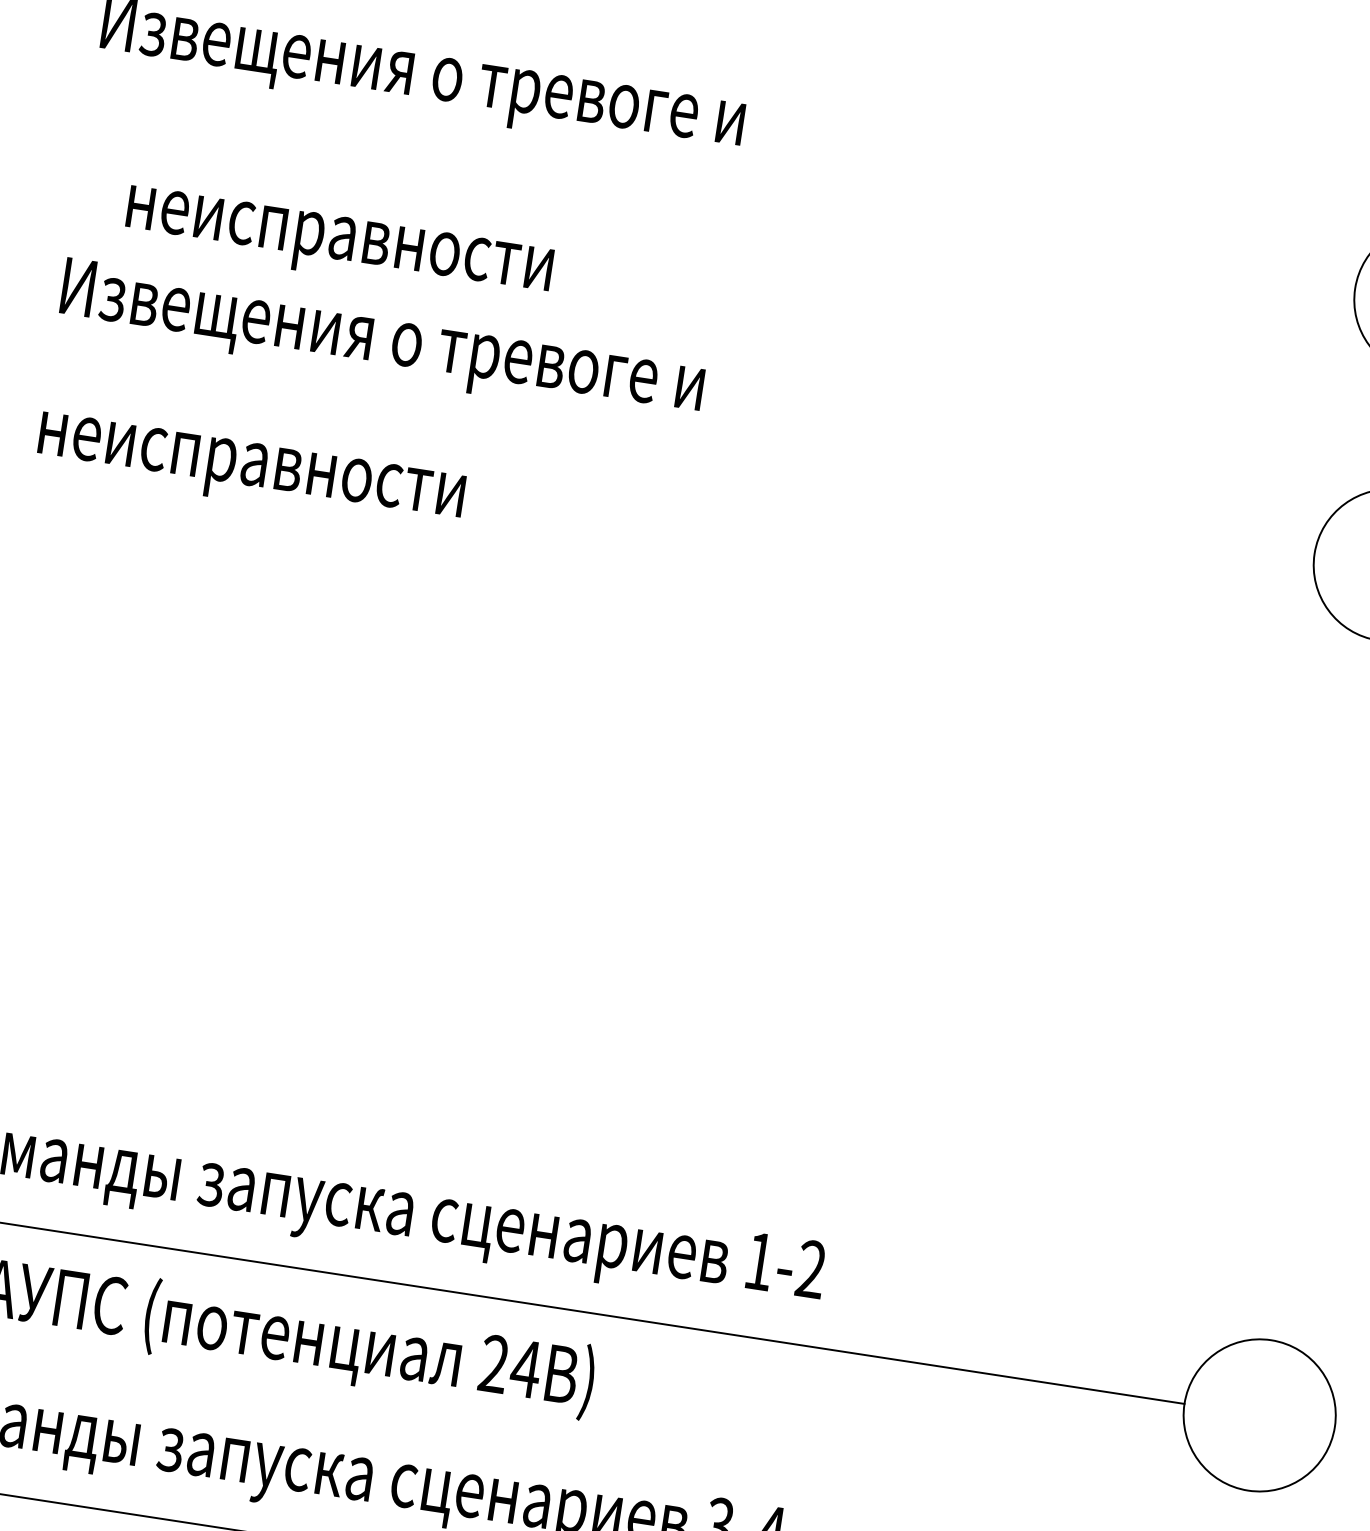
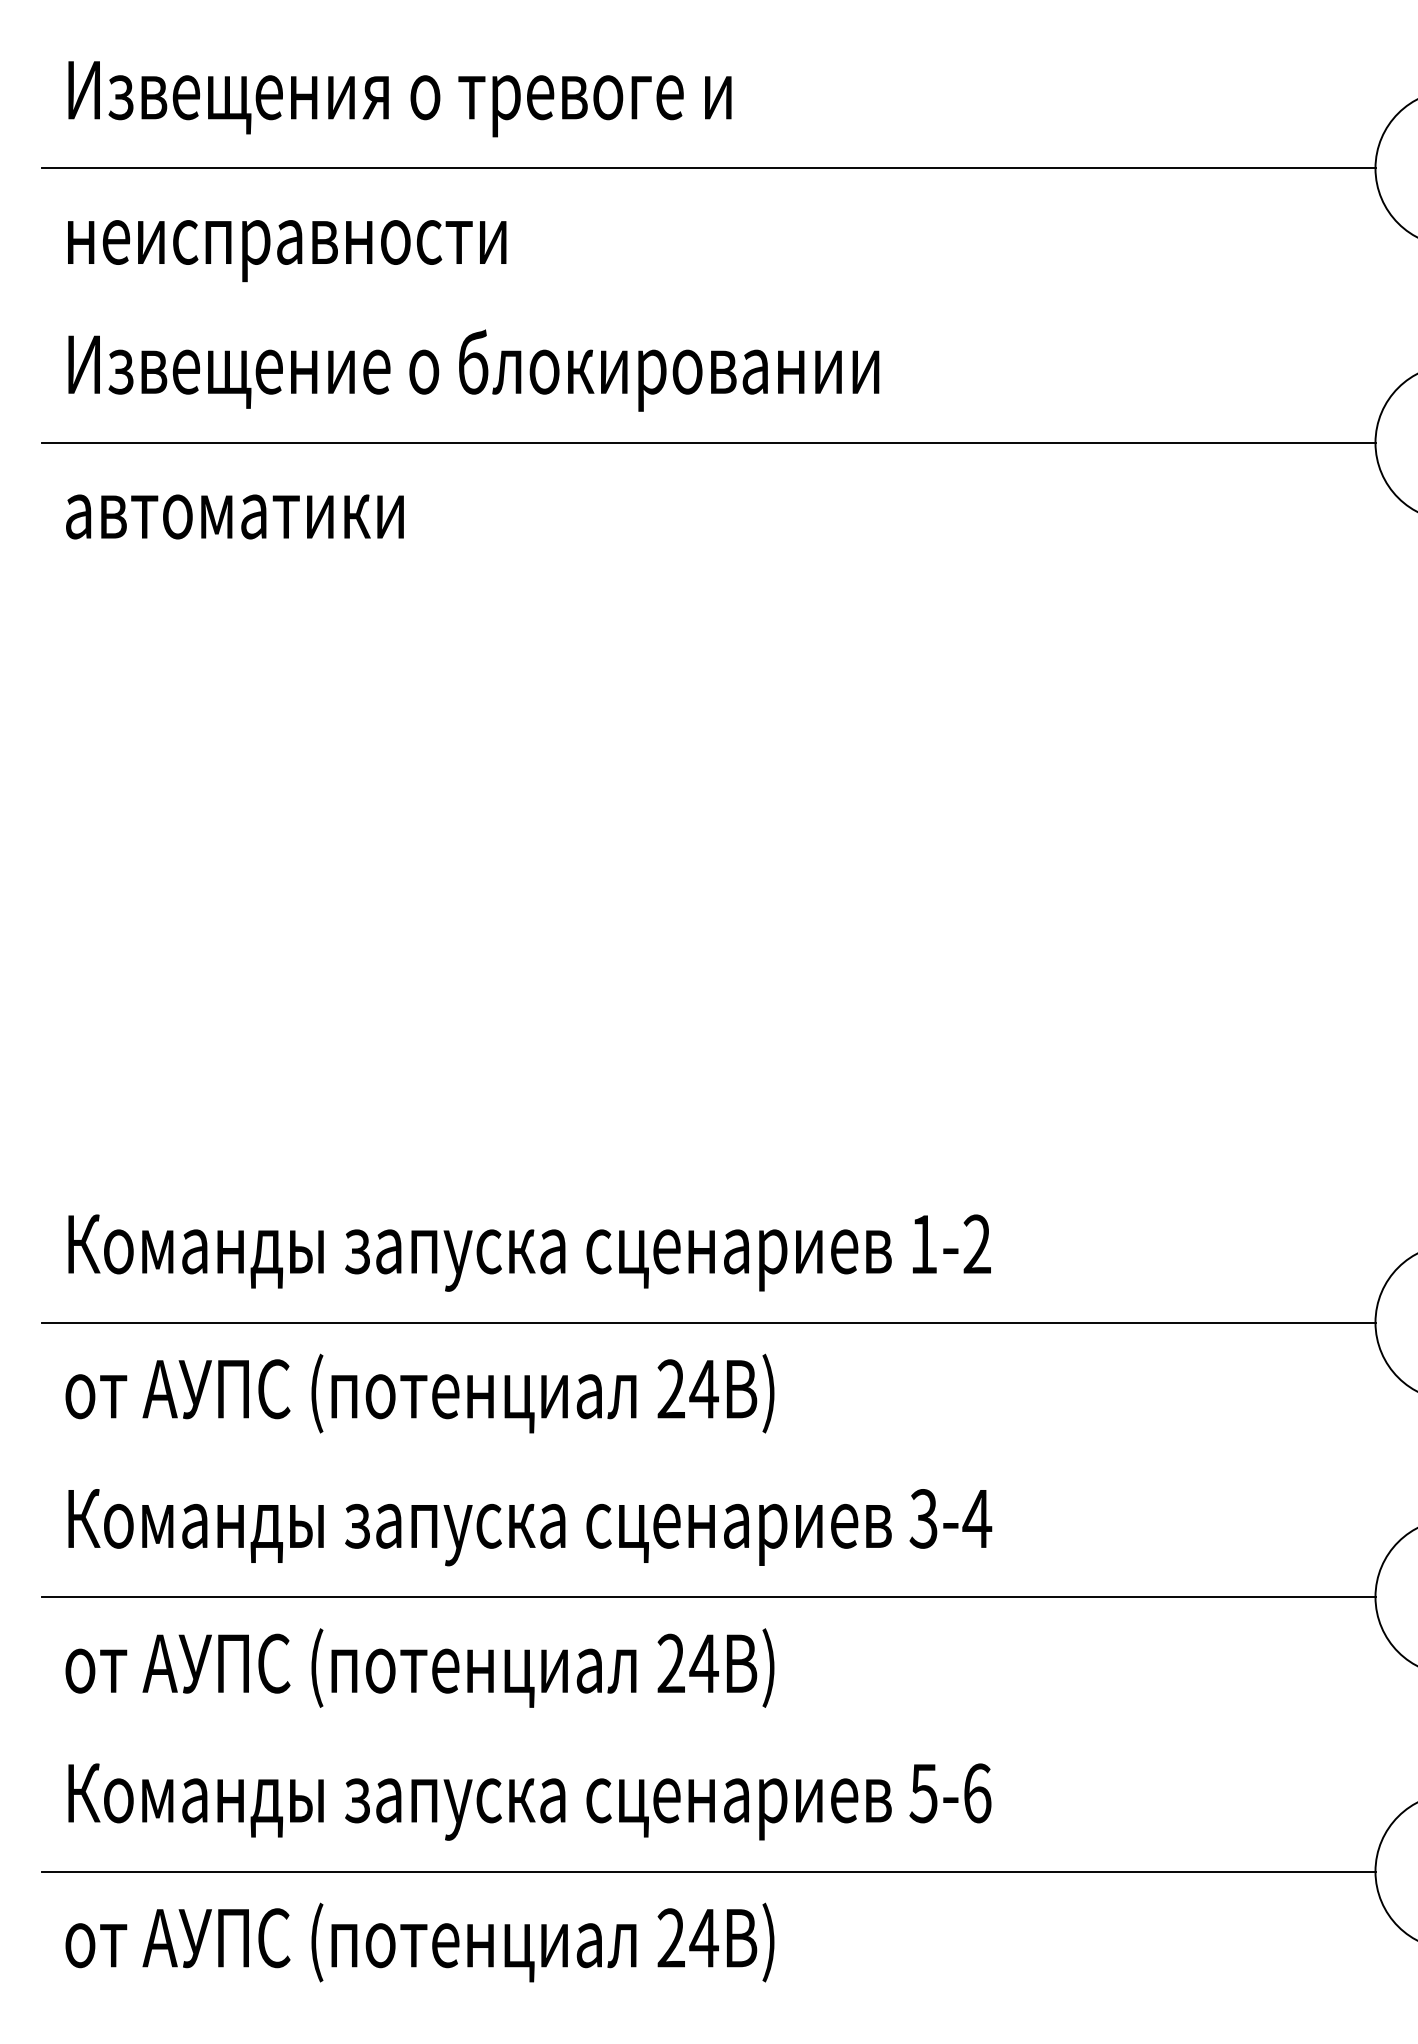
line: (710, 190) -> (708, 168), added
text: (338, 246) -> (287, 251), moved
text: (595, 372) -> (620, 370), Извещения о тревоге и -> Извещение о блокировании
line: (670, 454) -> (708, 442), added
text: (250, 472) -> (286, 525), неисправности -> автоматики

